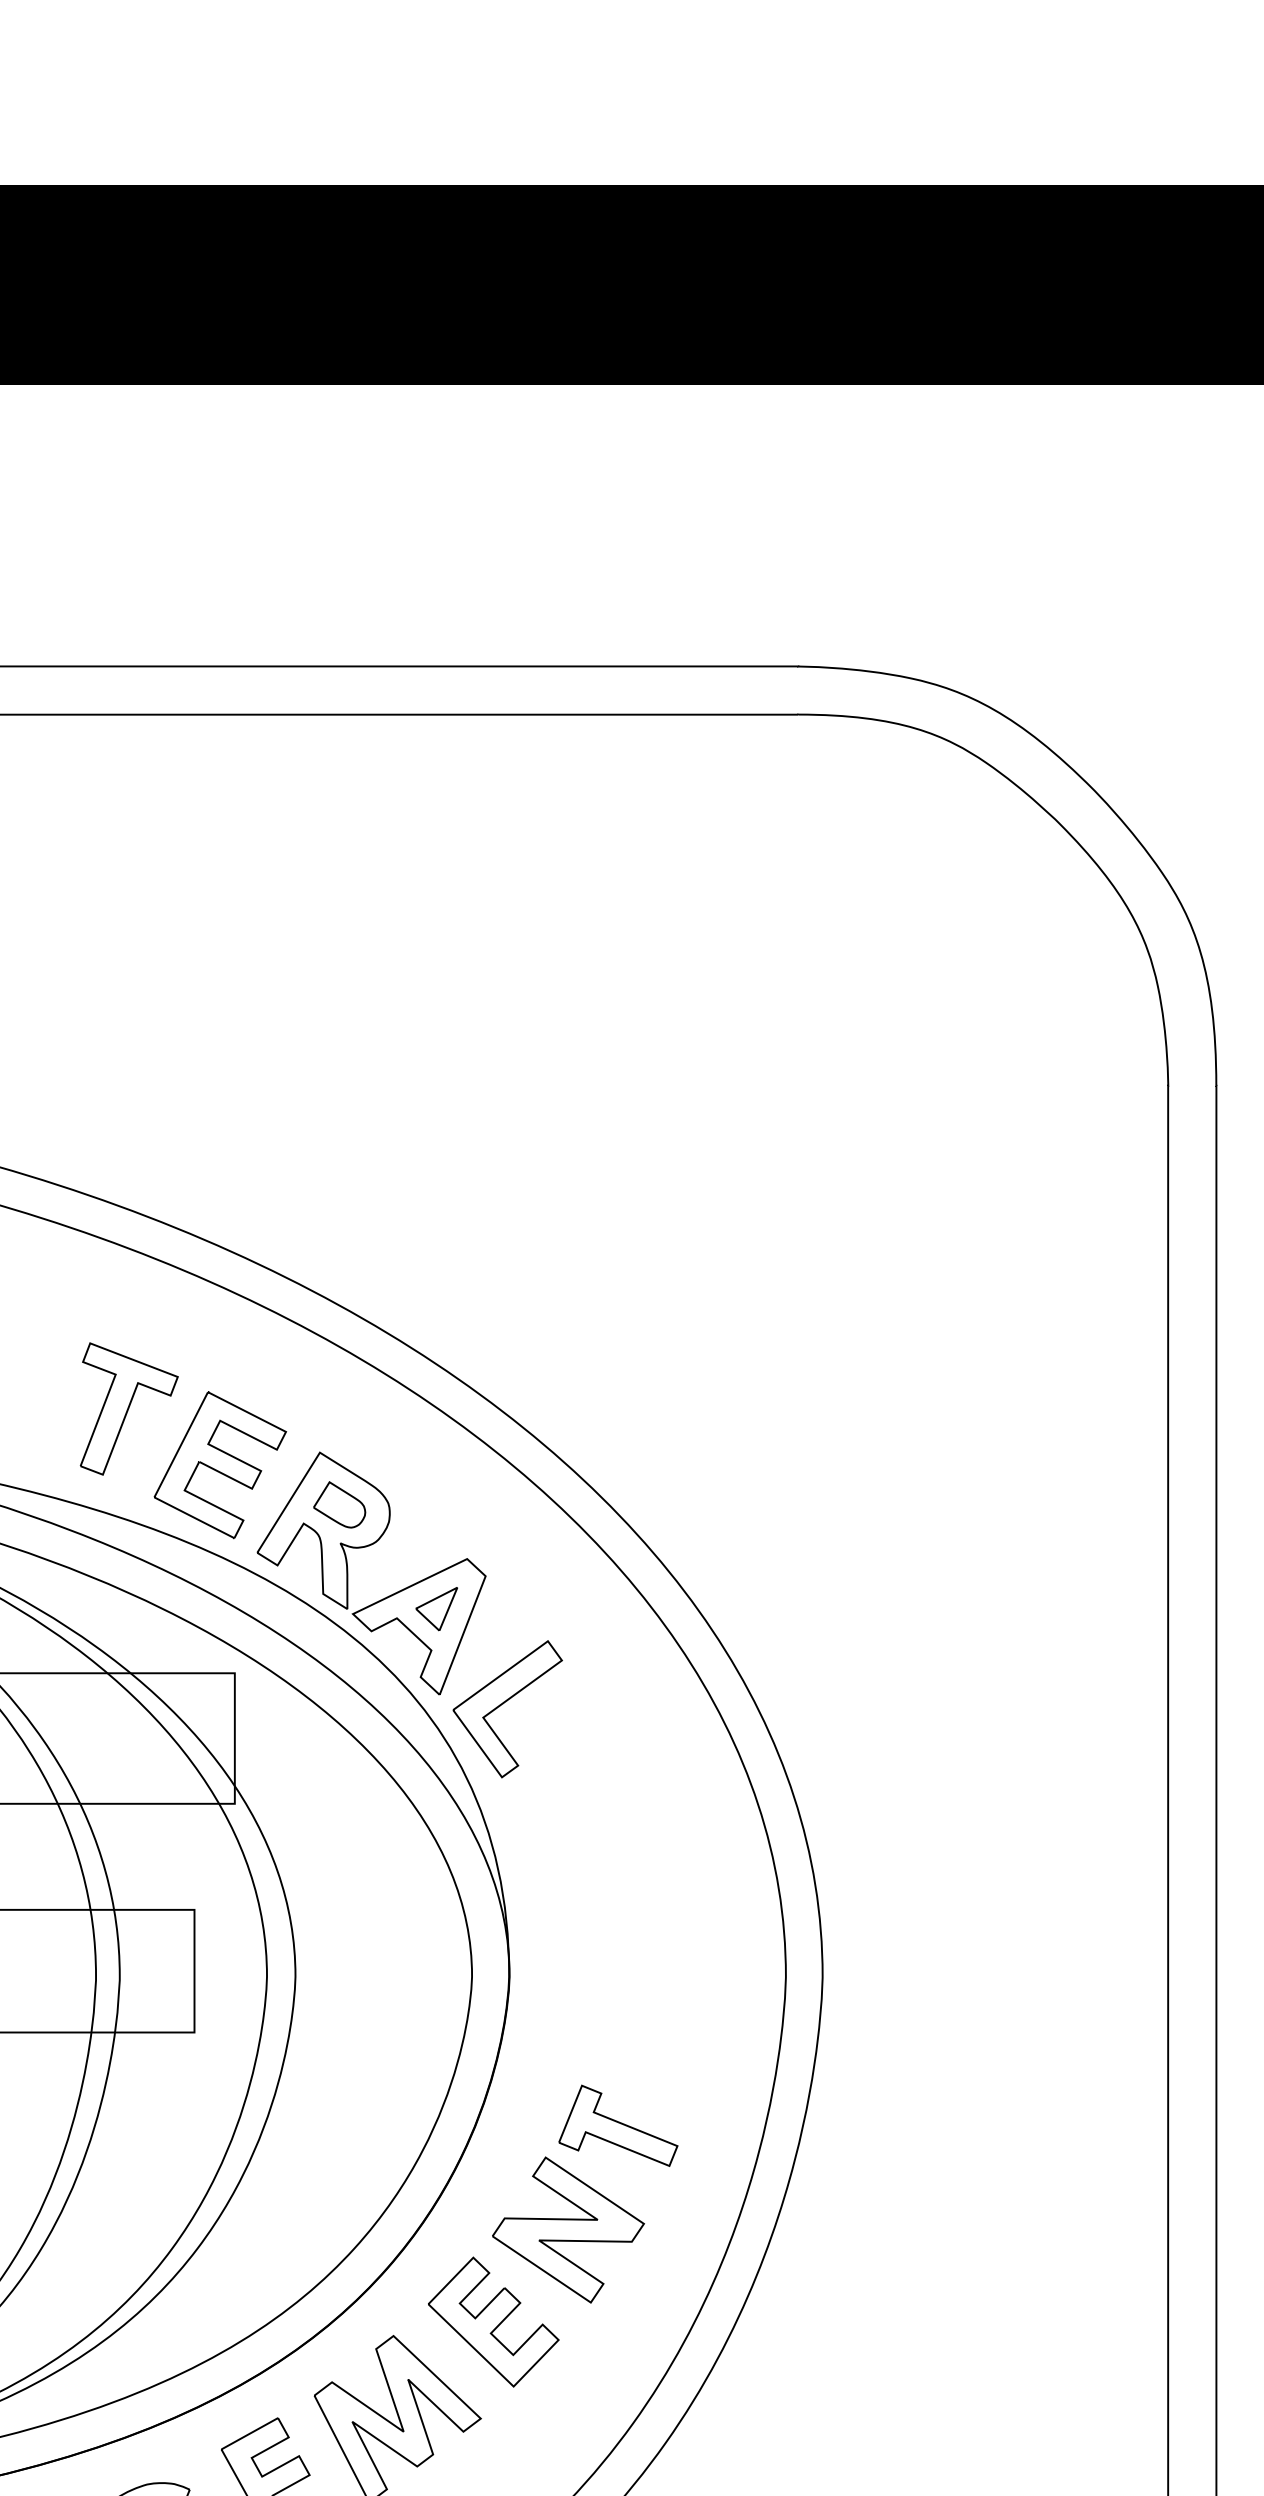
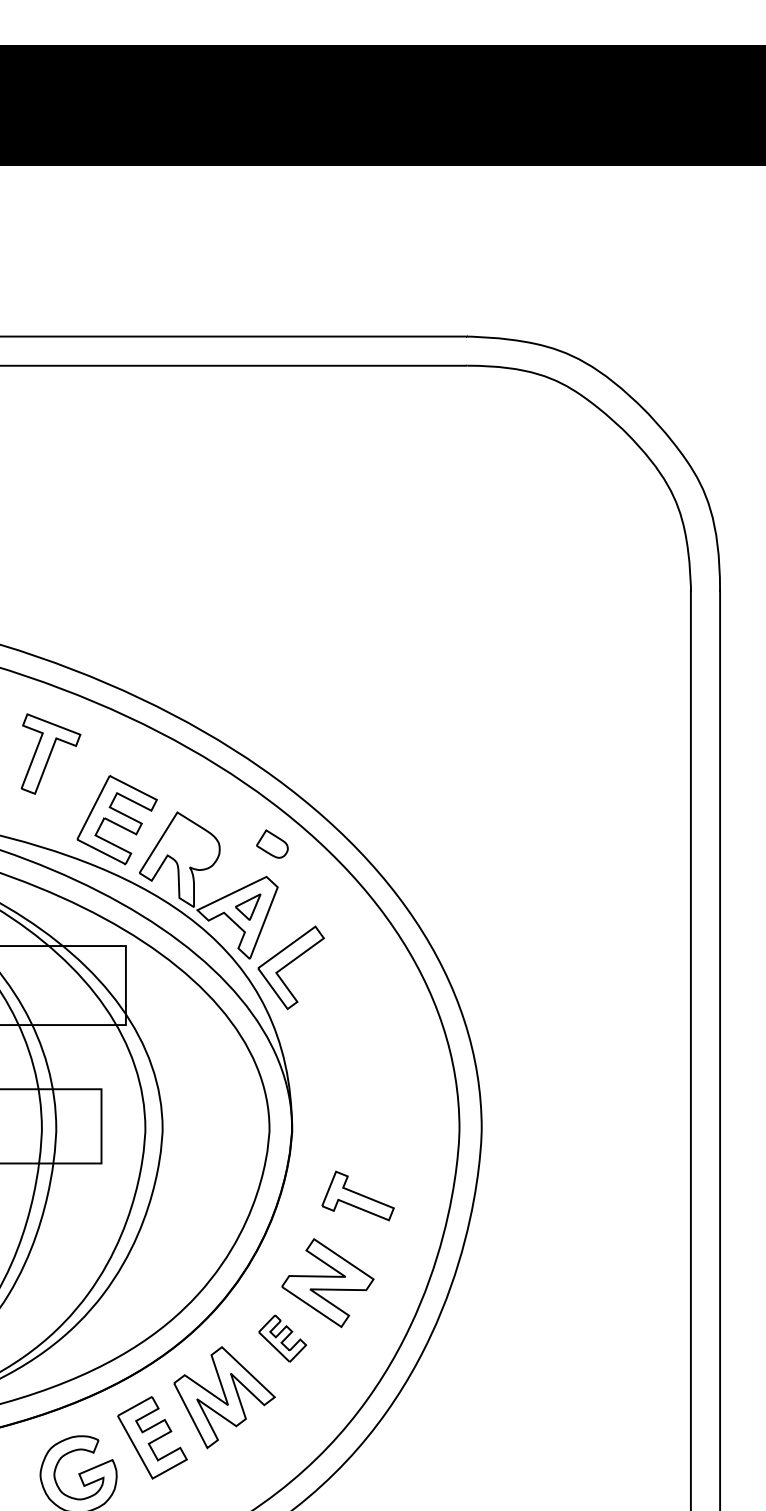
part: (130, 1408) -> (51, 753), moved
part: (339, 1503) -> (272, 843), moved
part: (617, 2125) -> (357, 1195), moved
part: (493, 2321) -> (282, 1338), size x0.6

